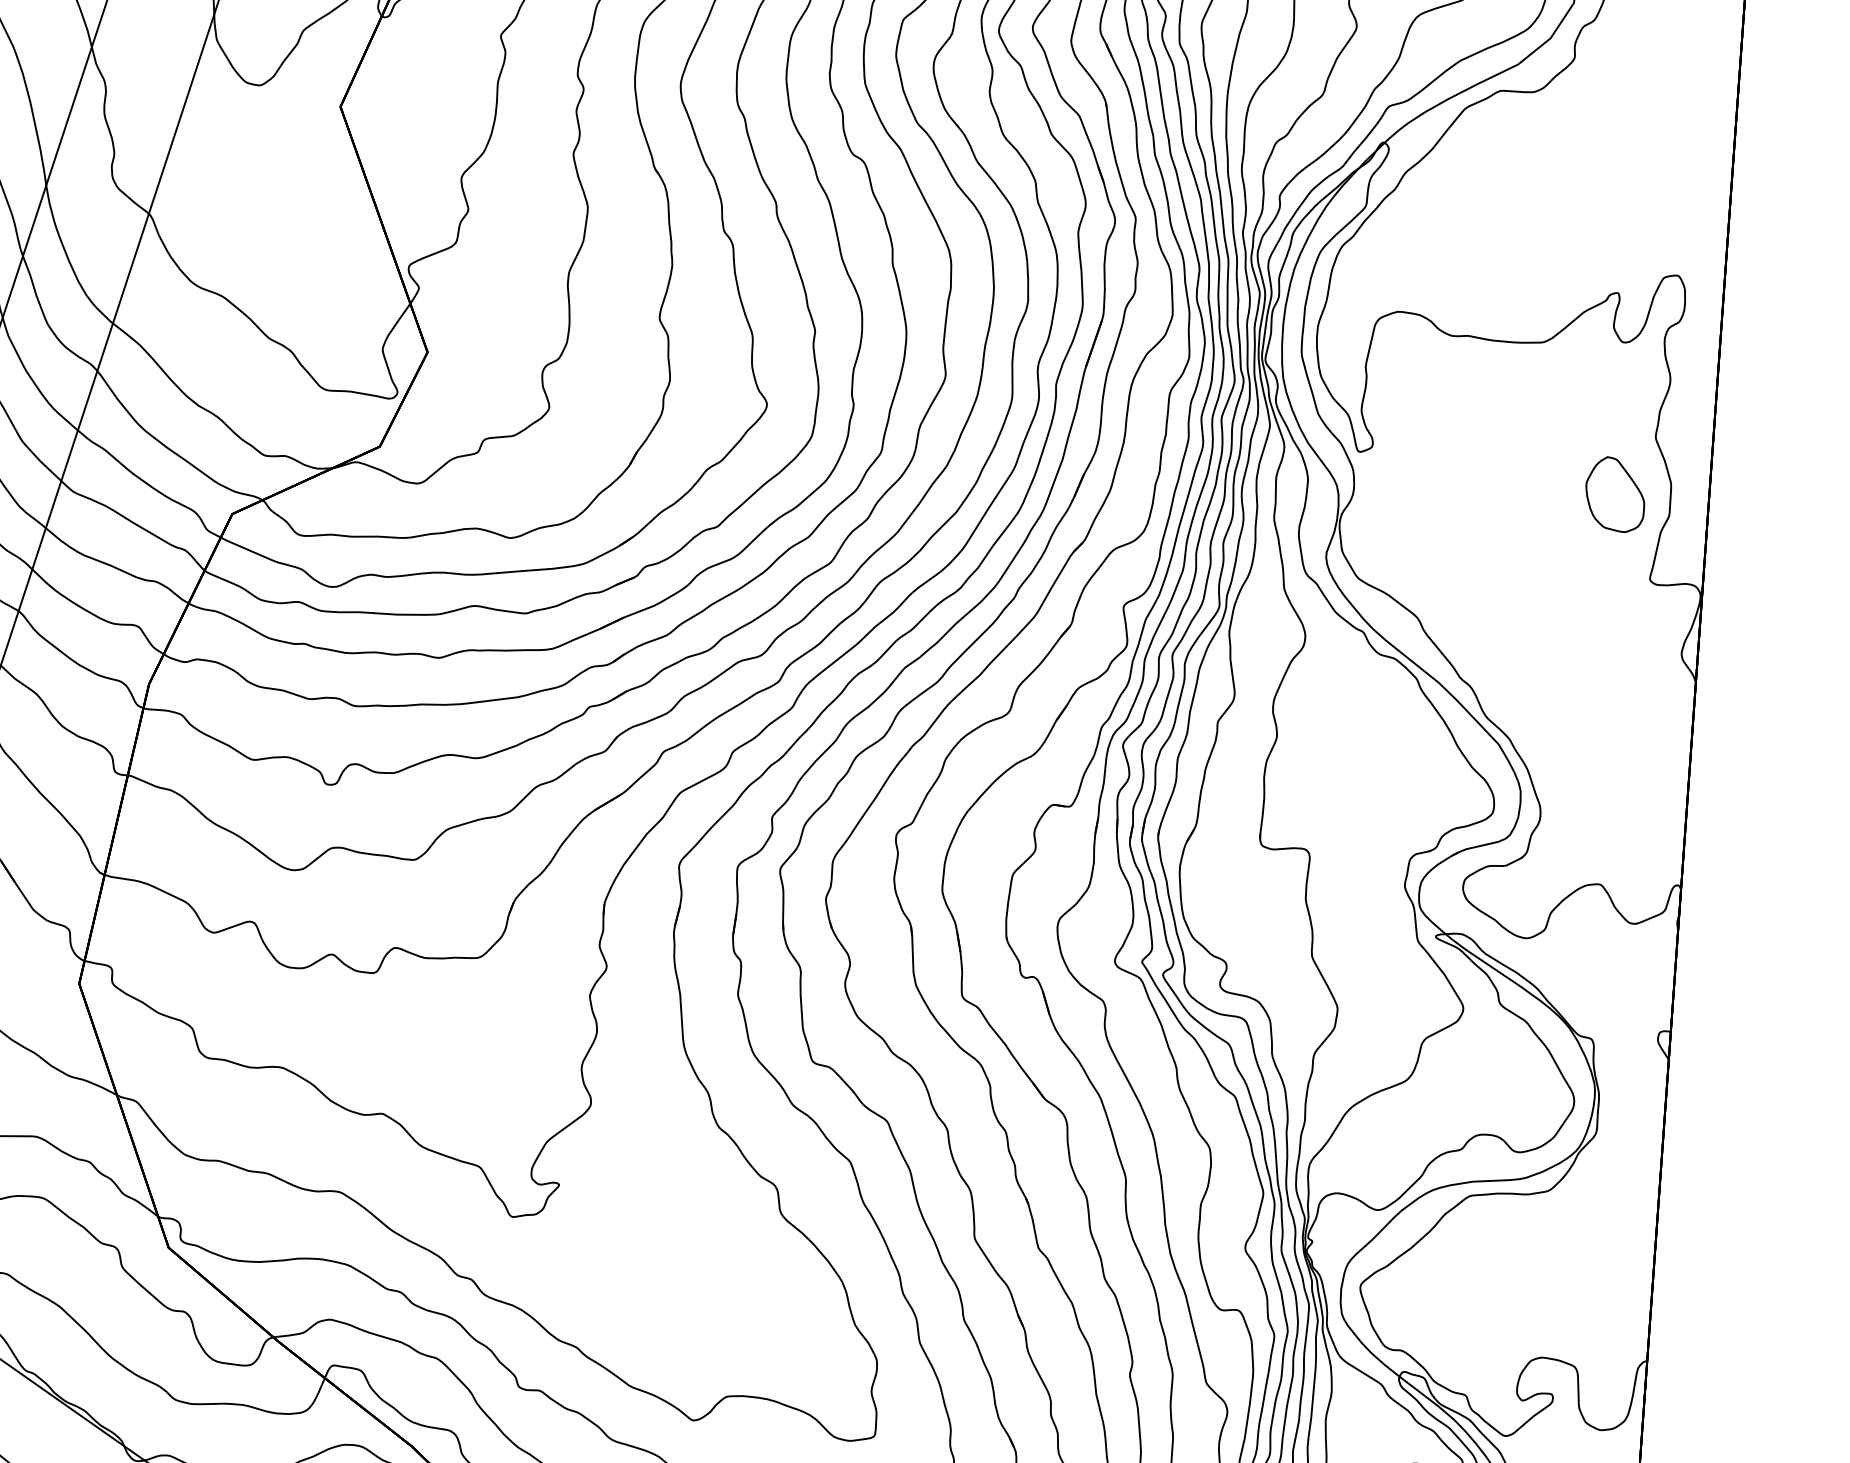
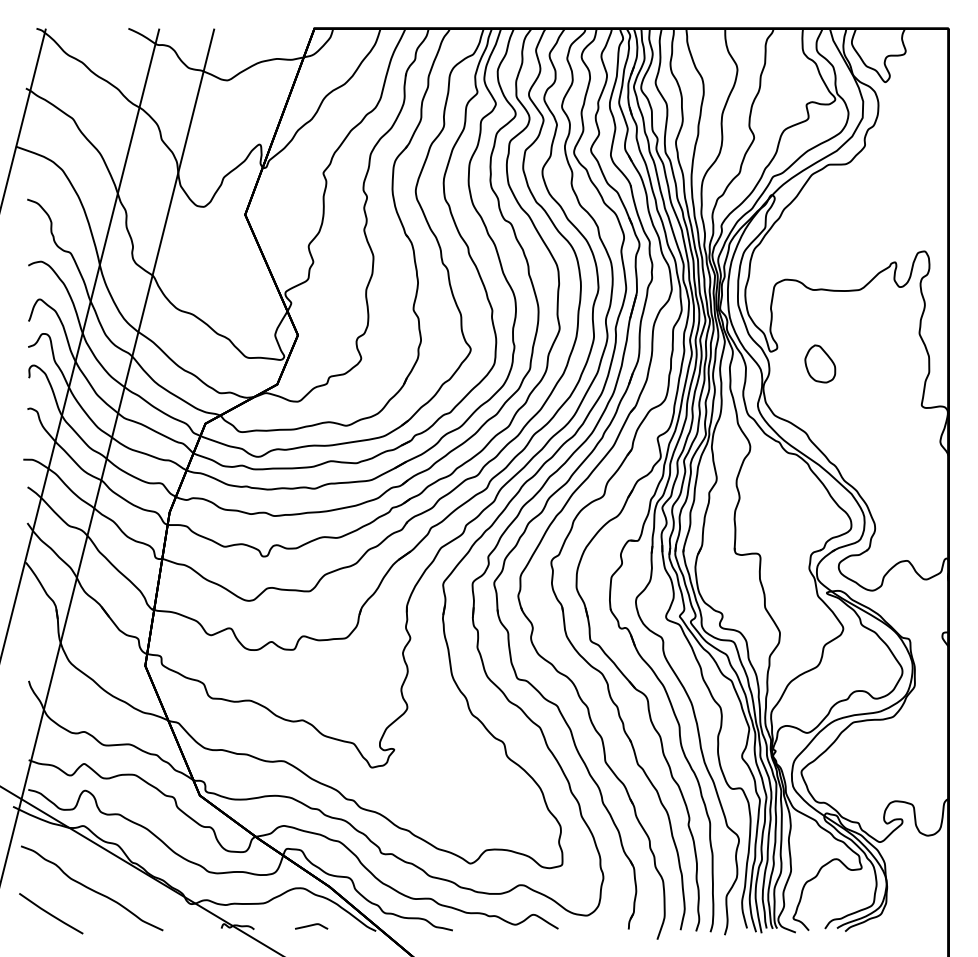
part: (1615, 493) -> (820, 363), moved

